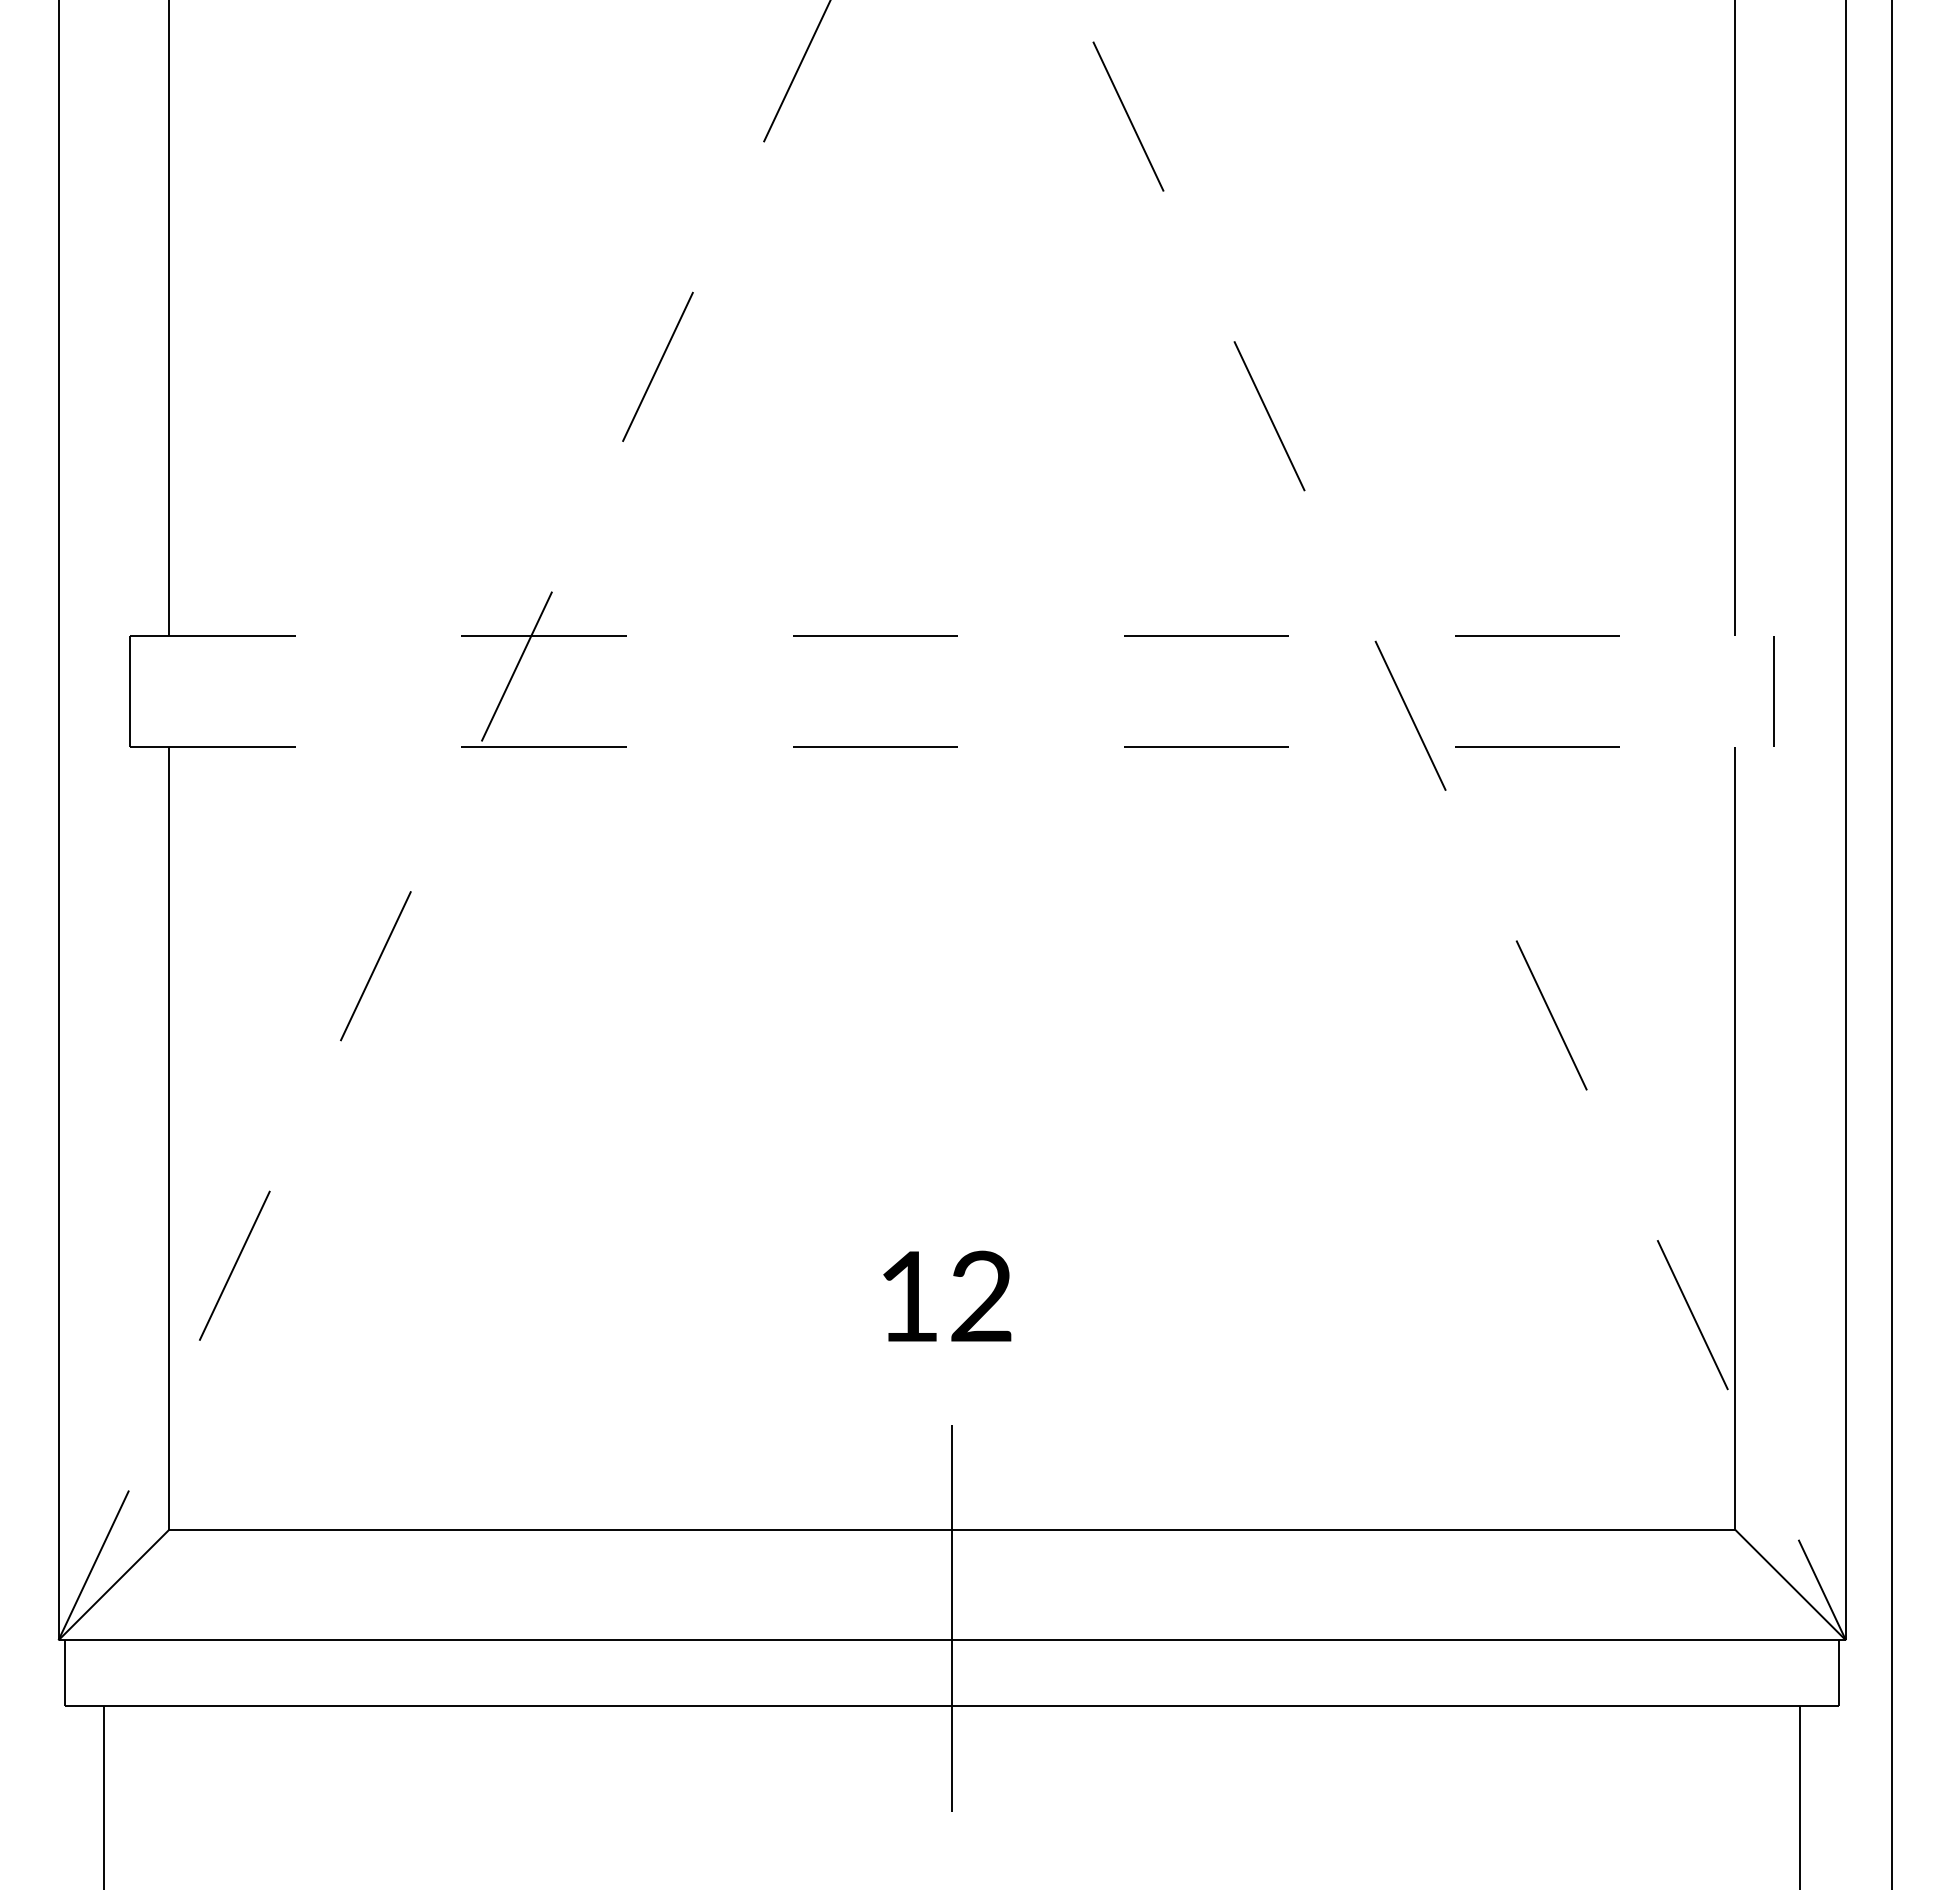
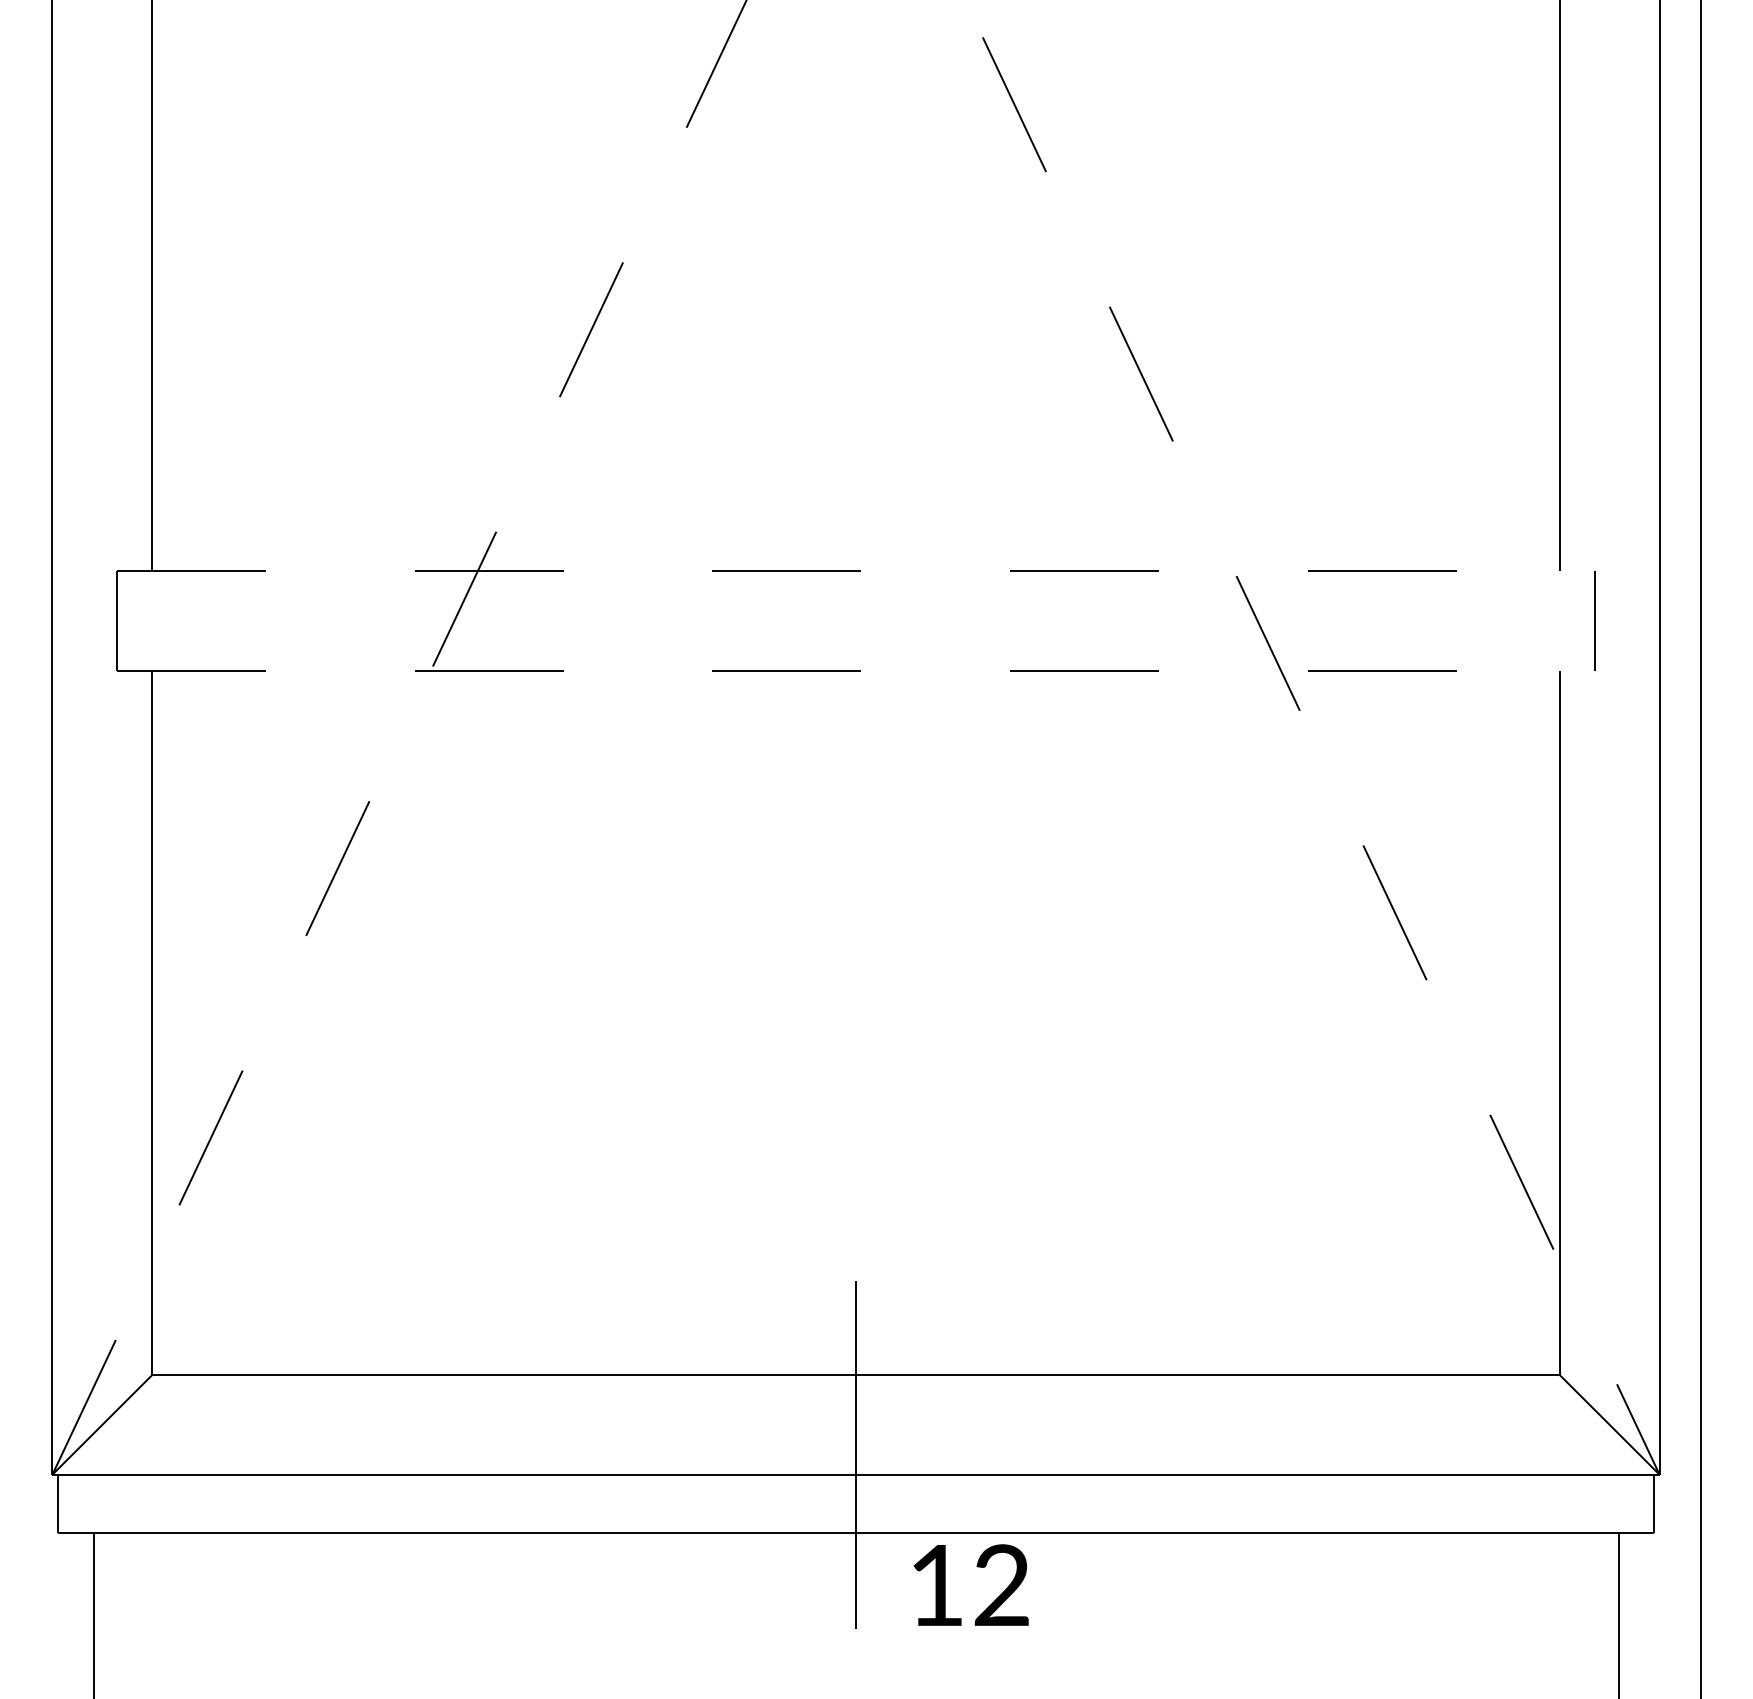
text: (947, 1295) -> (971, 1584), moved

